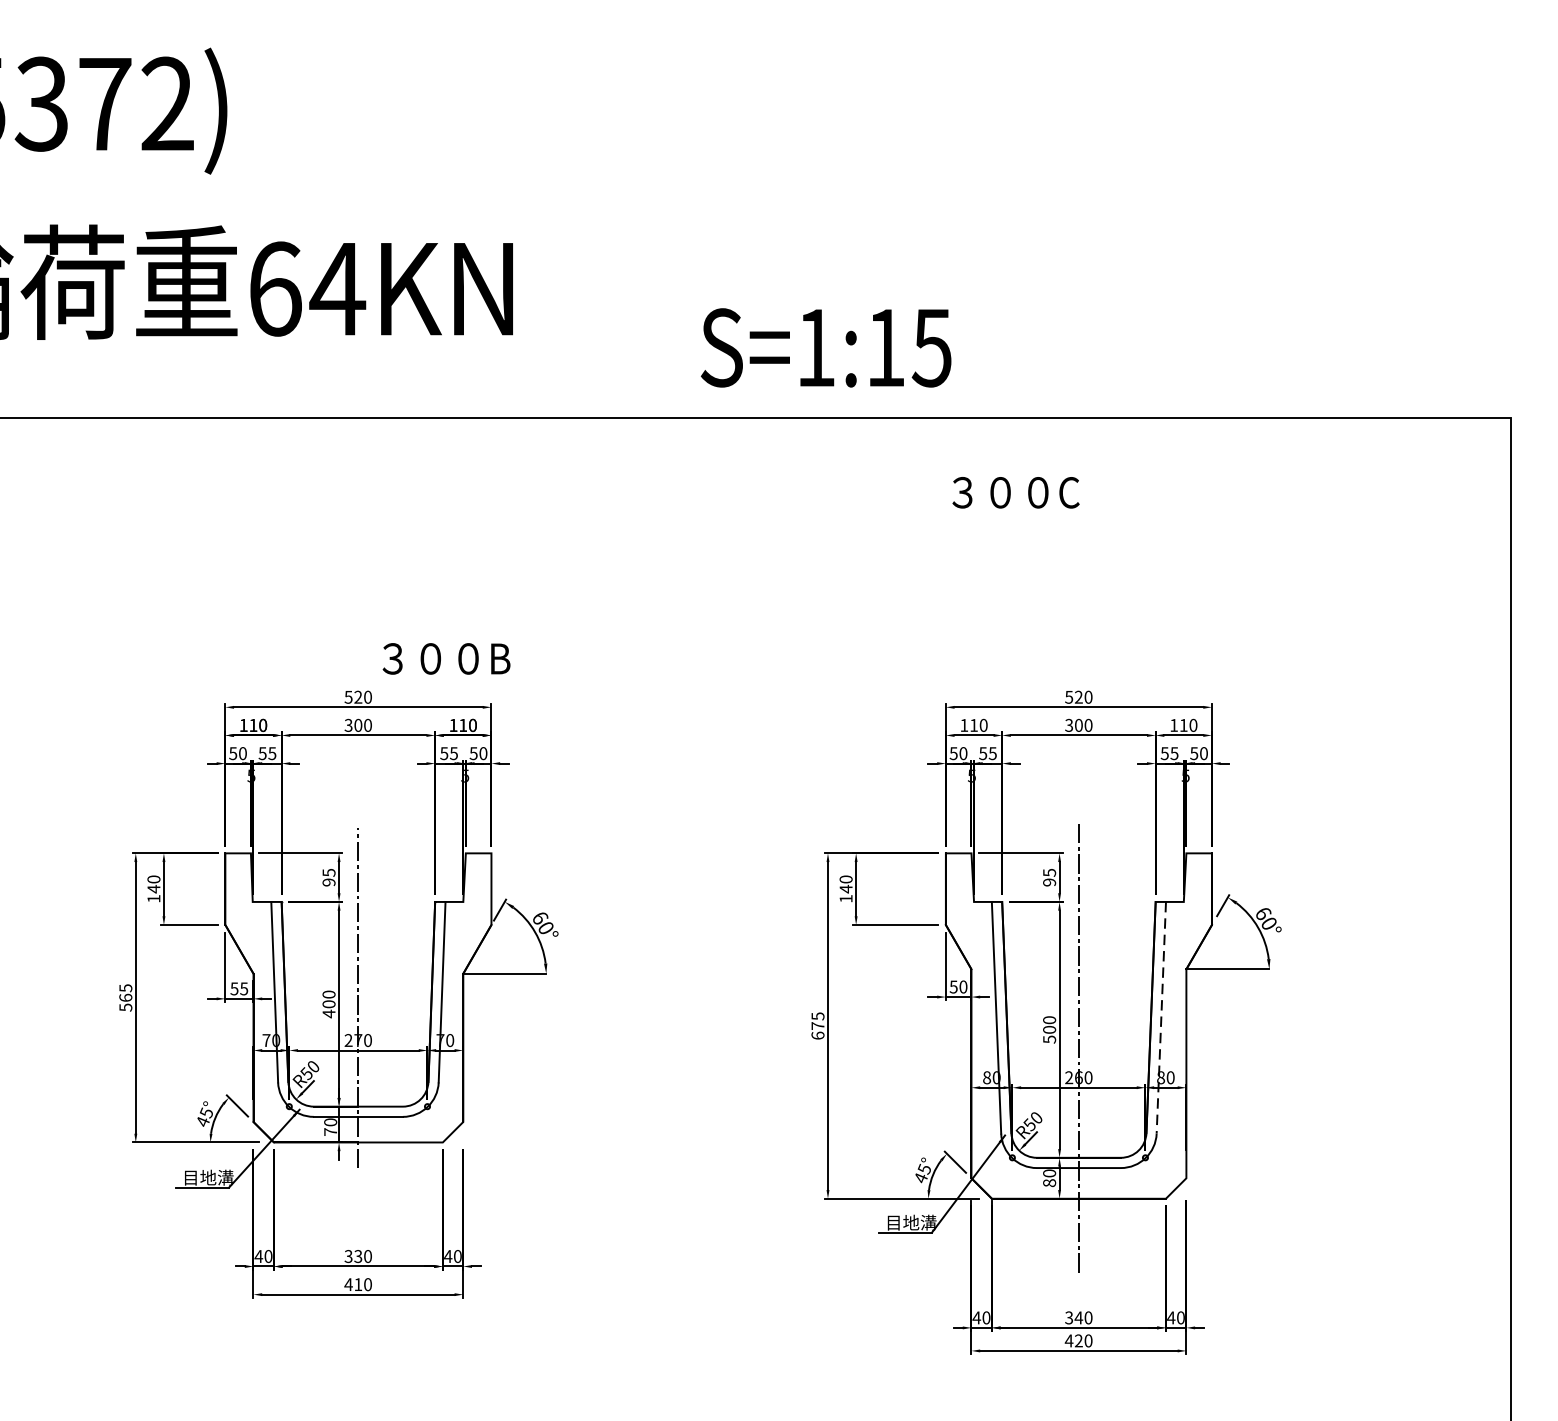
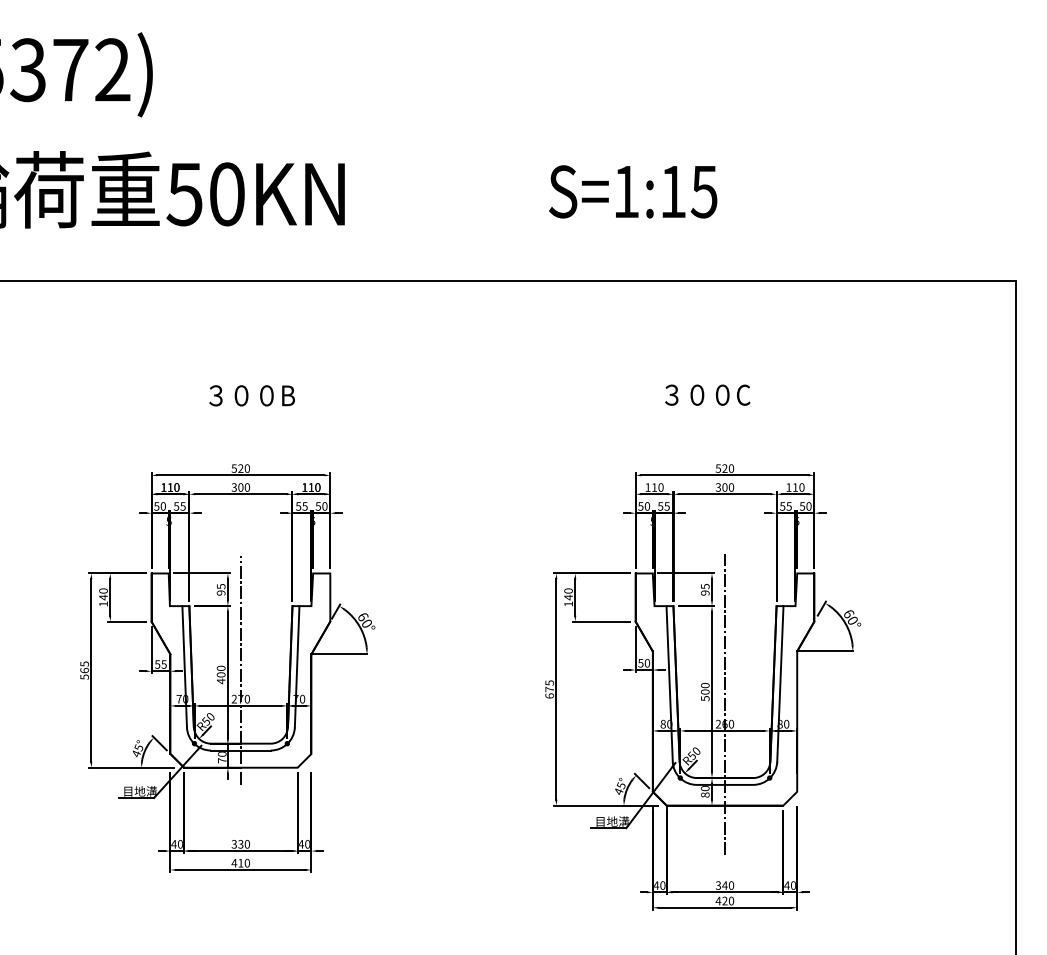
text: (307, 289) -> (206, 194), 64KN -> 50KN
text: (826, 347) -> (633, 191), moved
text: (1015, 491) -> (707, 394), moved
text: (445, 658) -> (251, 395), moved
line: (1161, 1017) -> (780, 683), dashed -> solid

